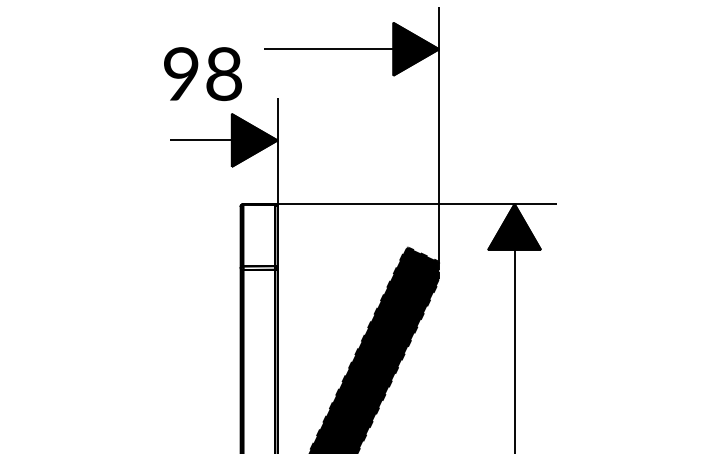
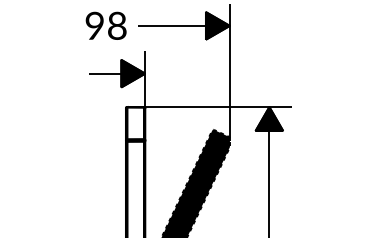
text: (201, 73) -> (105, 25), moved

